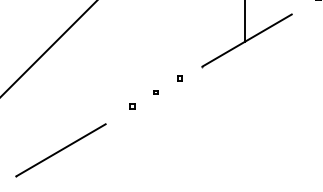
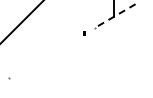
line: (247, 41) -> (115, 16), solid -> dashed
part: (143, 100) -> (67, 43), removed
line: (60, 150) -> (29, 66), removed

